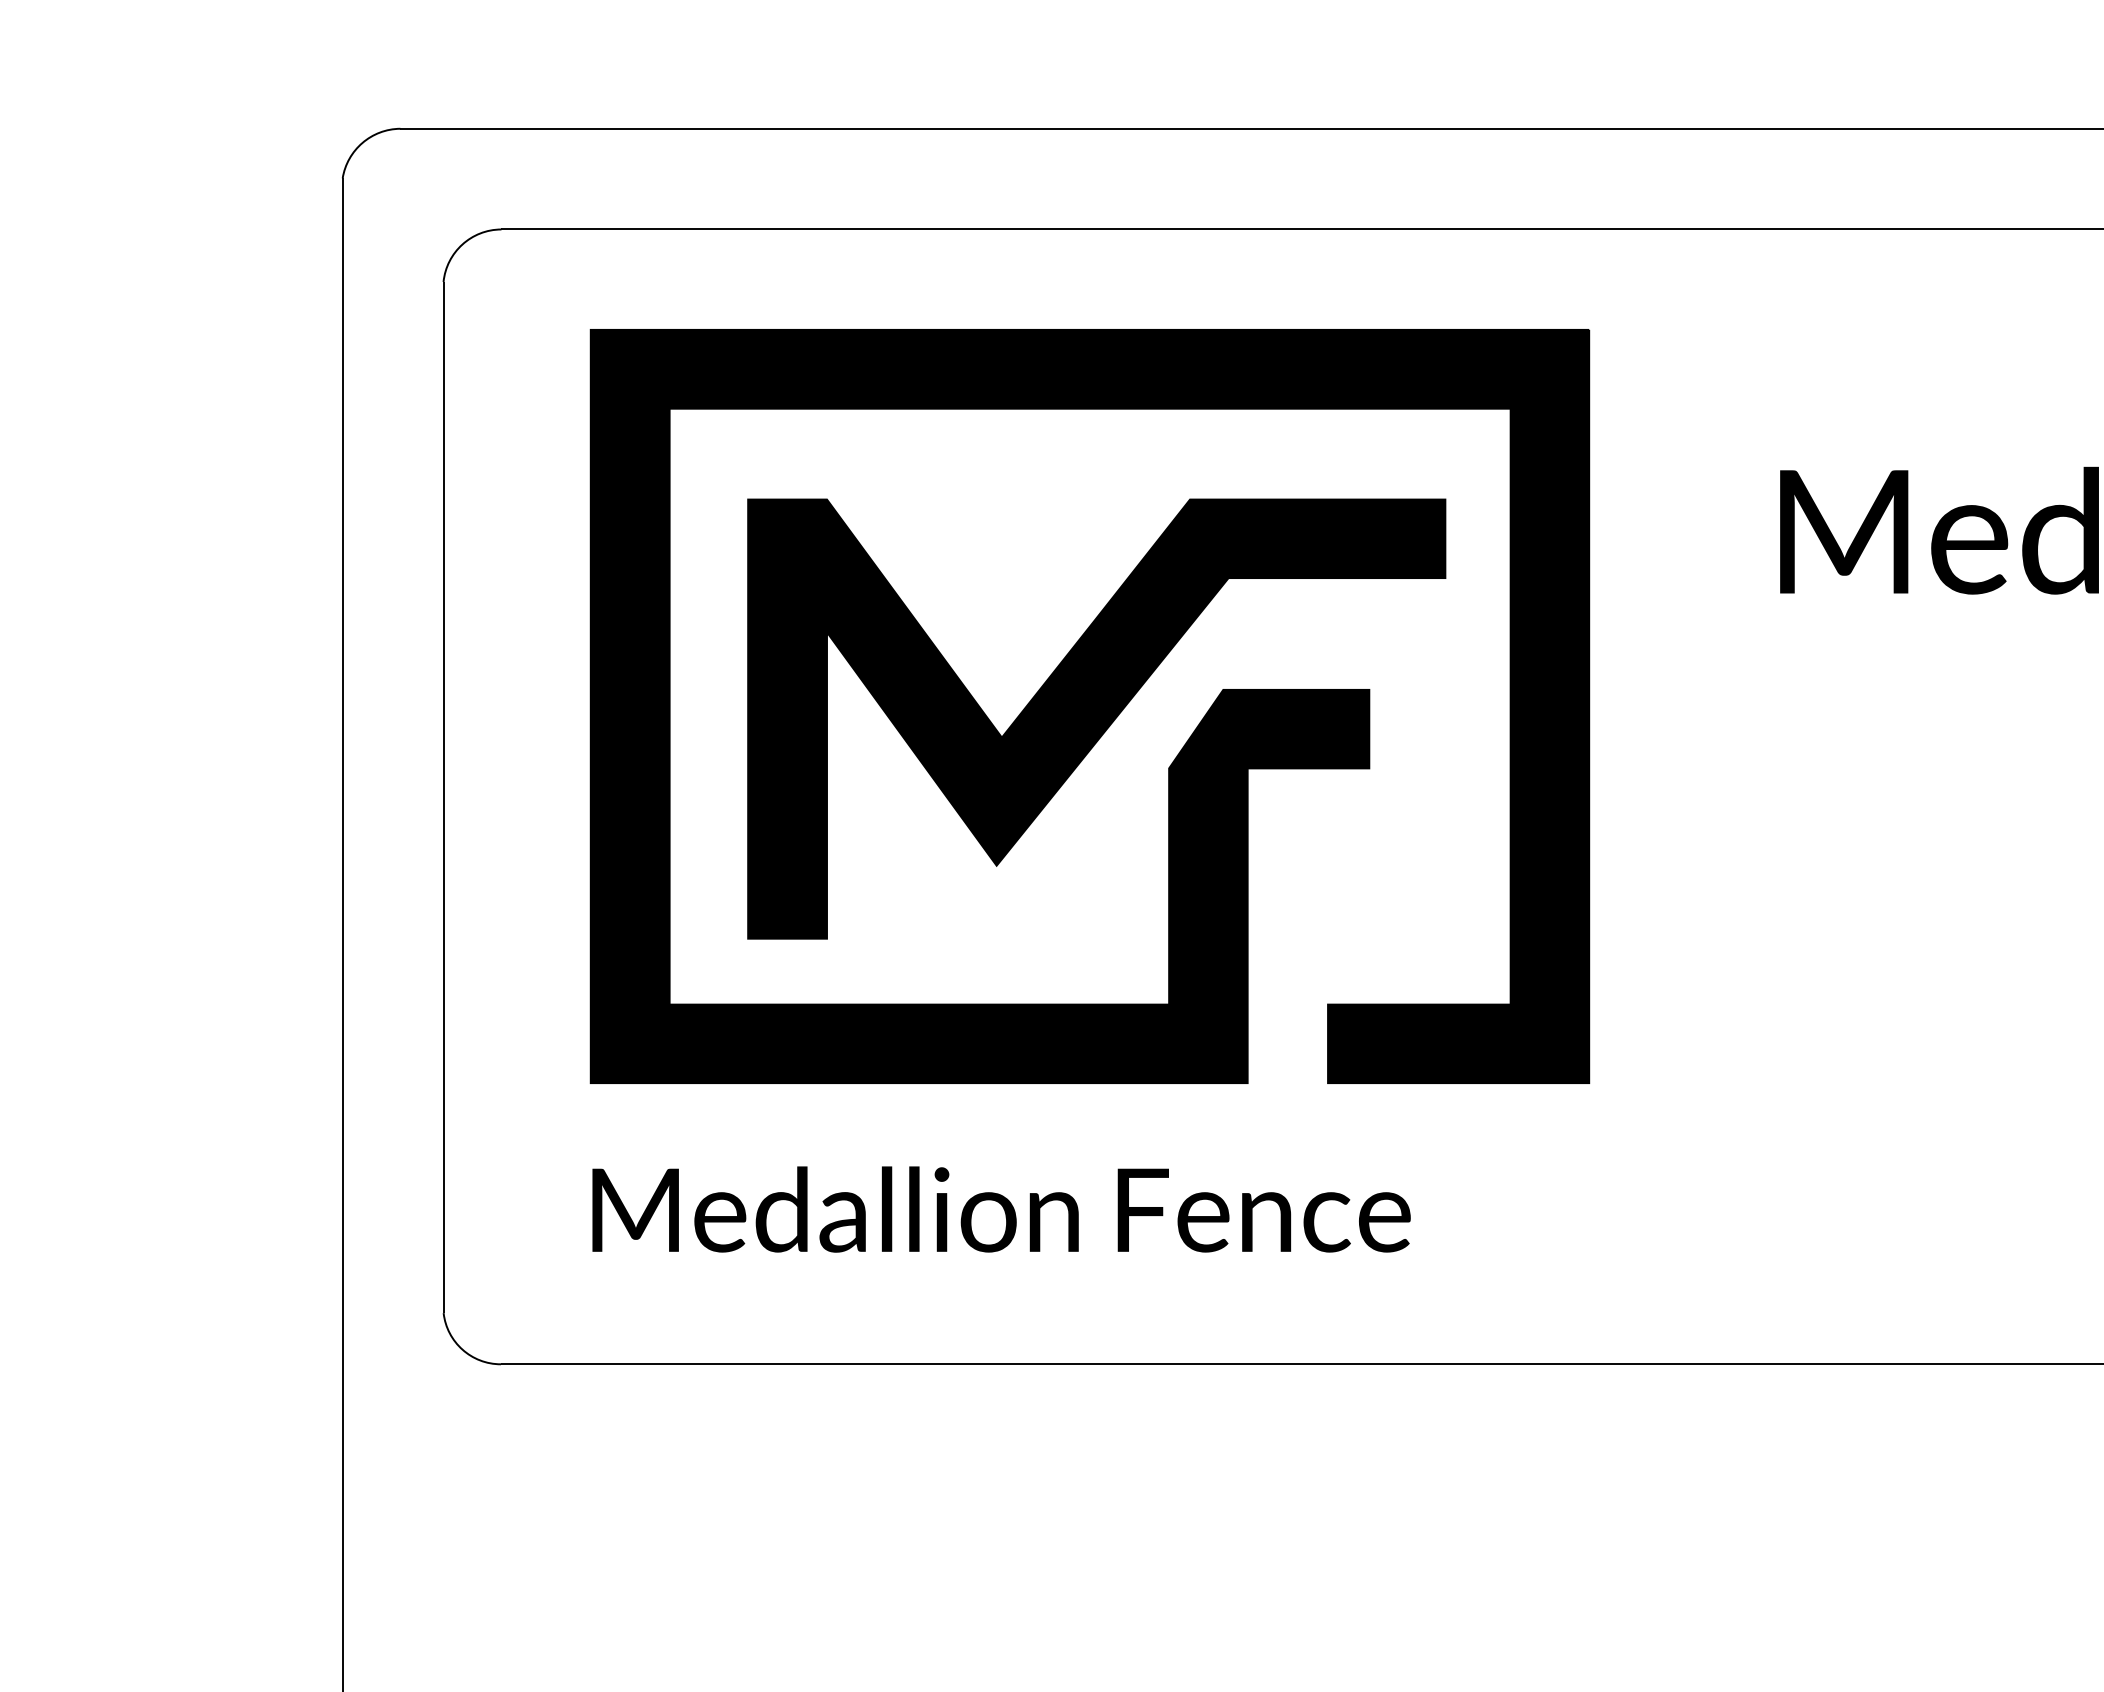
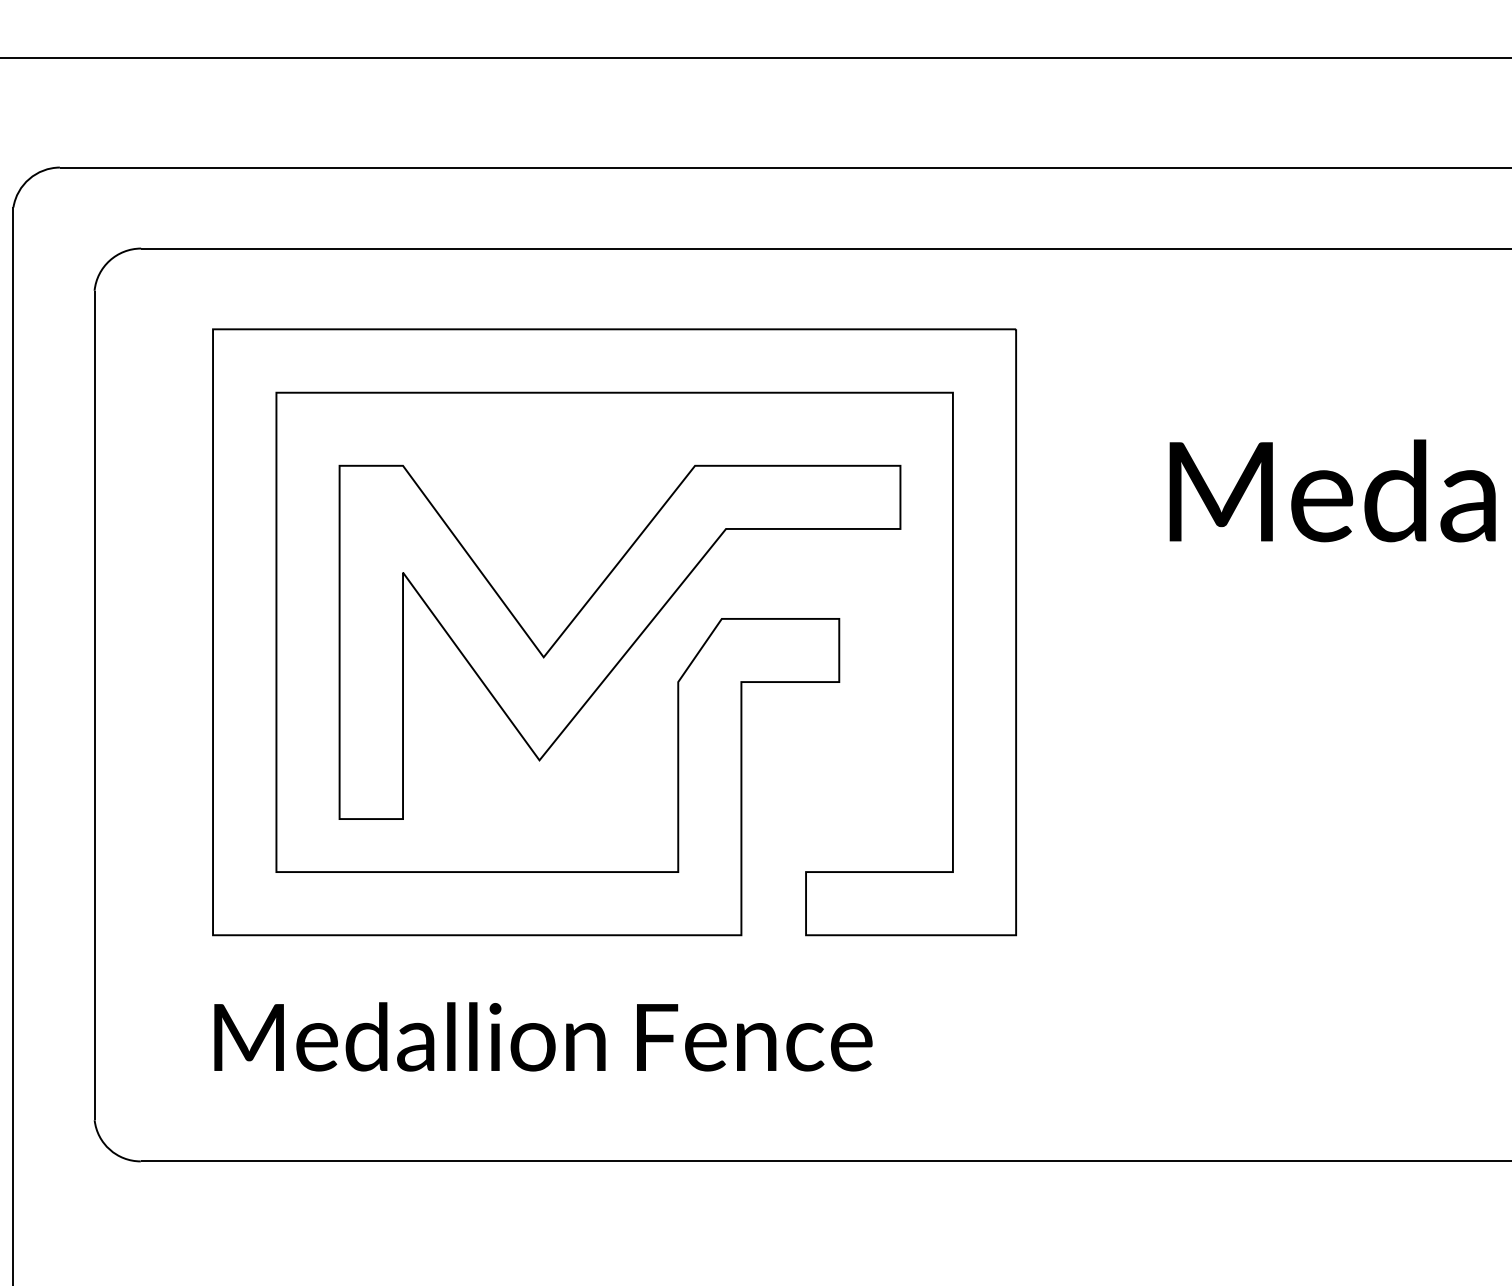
fill: (1089, 706) -> (614, 632), removed
fill: (1096, 718) -> (619, 641), removed

